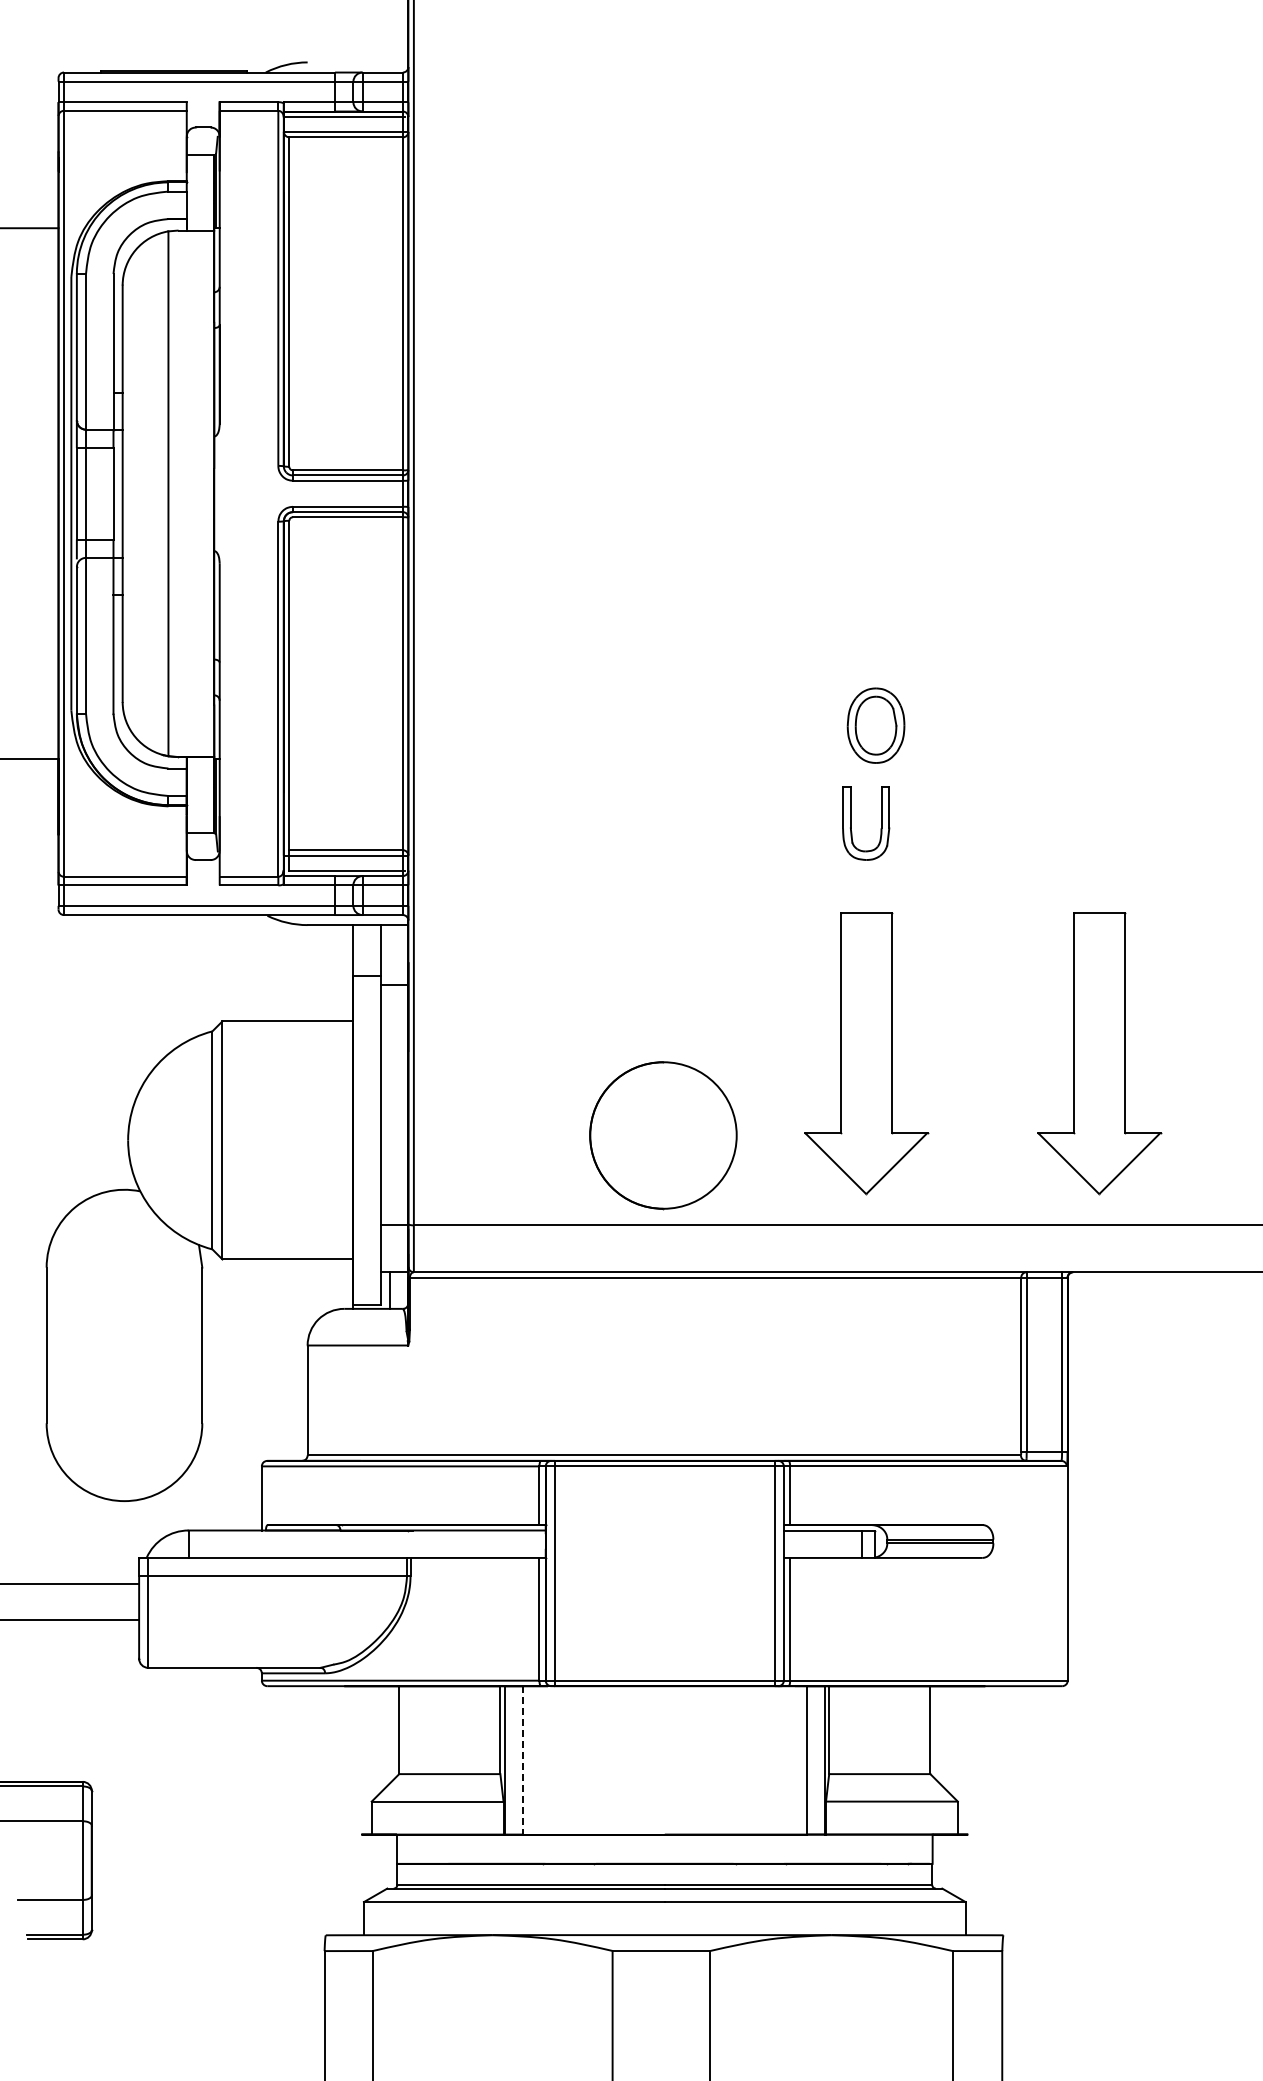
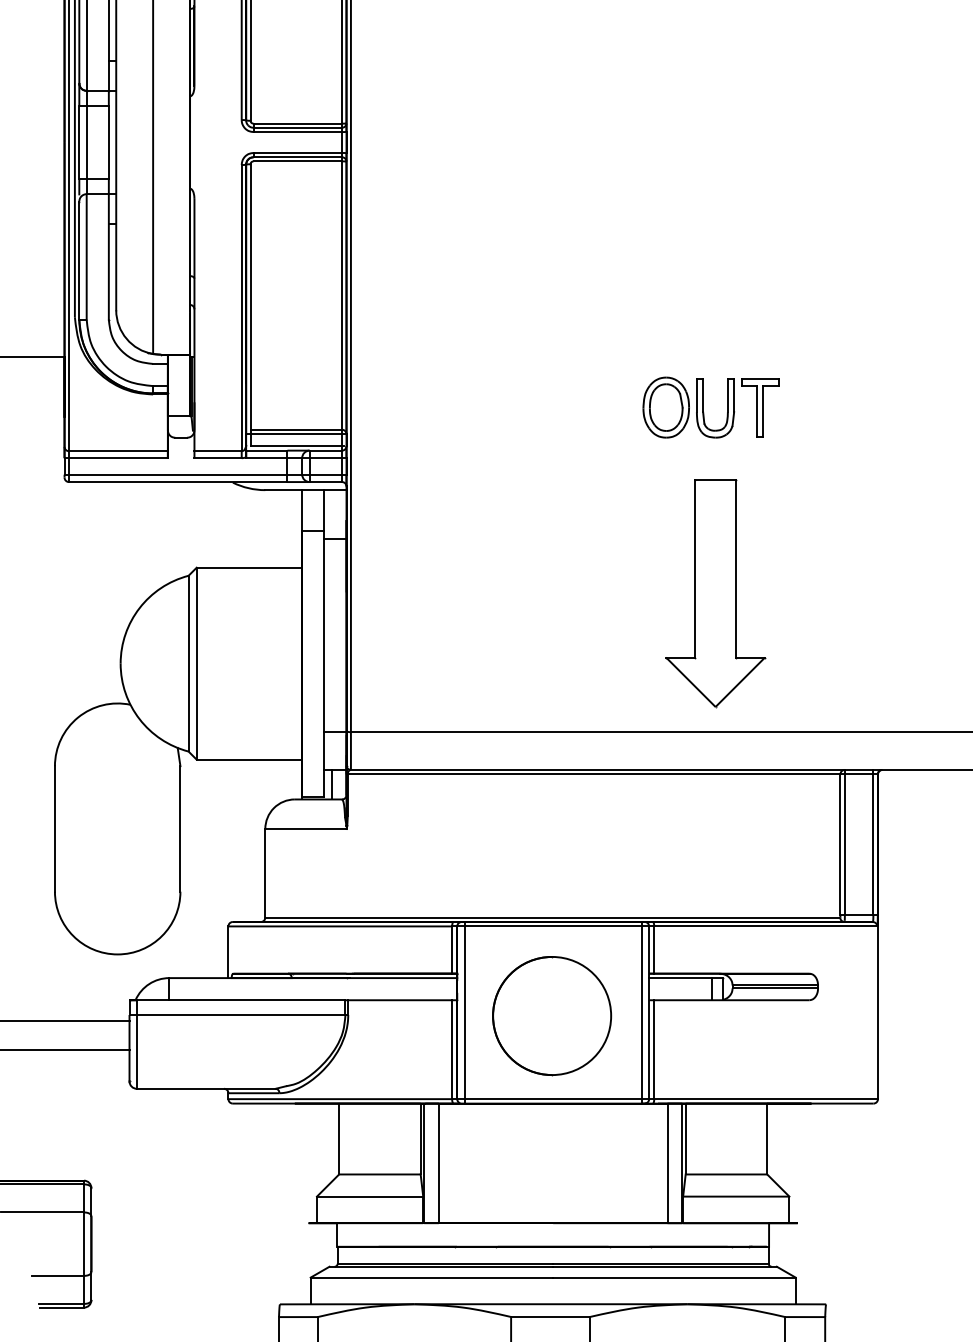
part: (875, 725) -> (665, 407), moved
part: (921, 822) -> (760, 407), added
part: (1099, 1053) -> (903, 593), removed
part: (663, 1135) -> (552, 1015), moved
line: (522, 1760) -> (438, 1163), dashed -> solid

